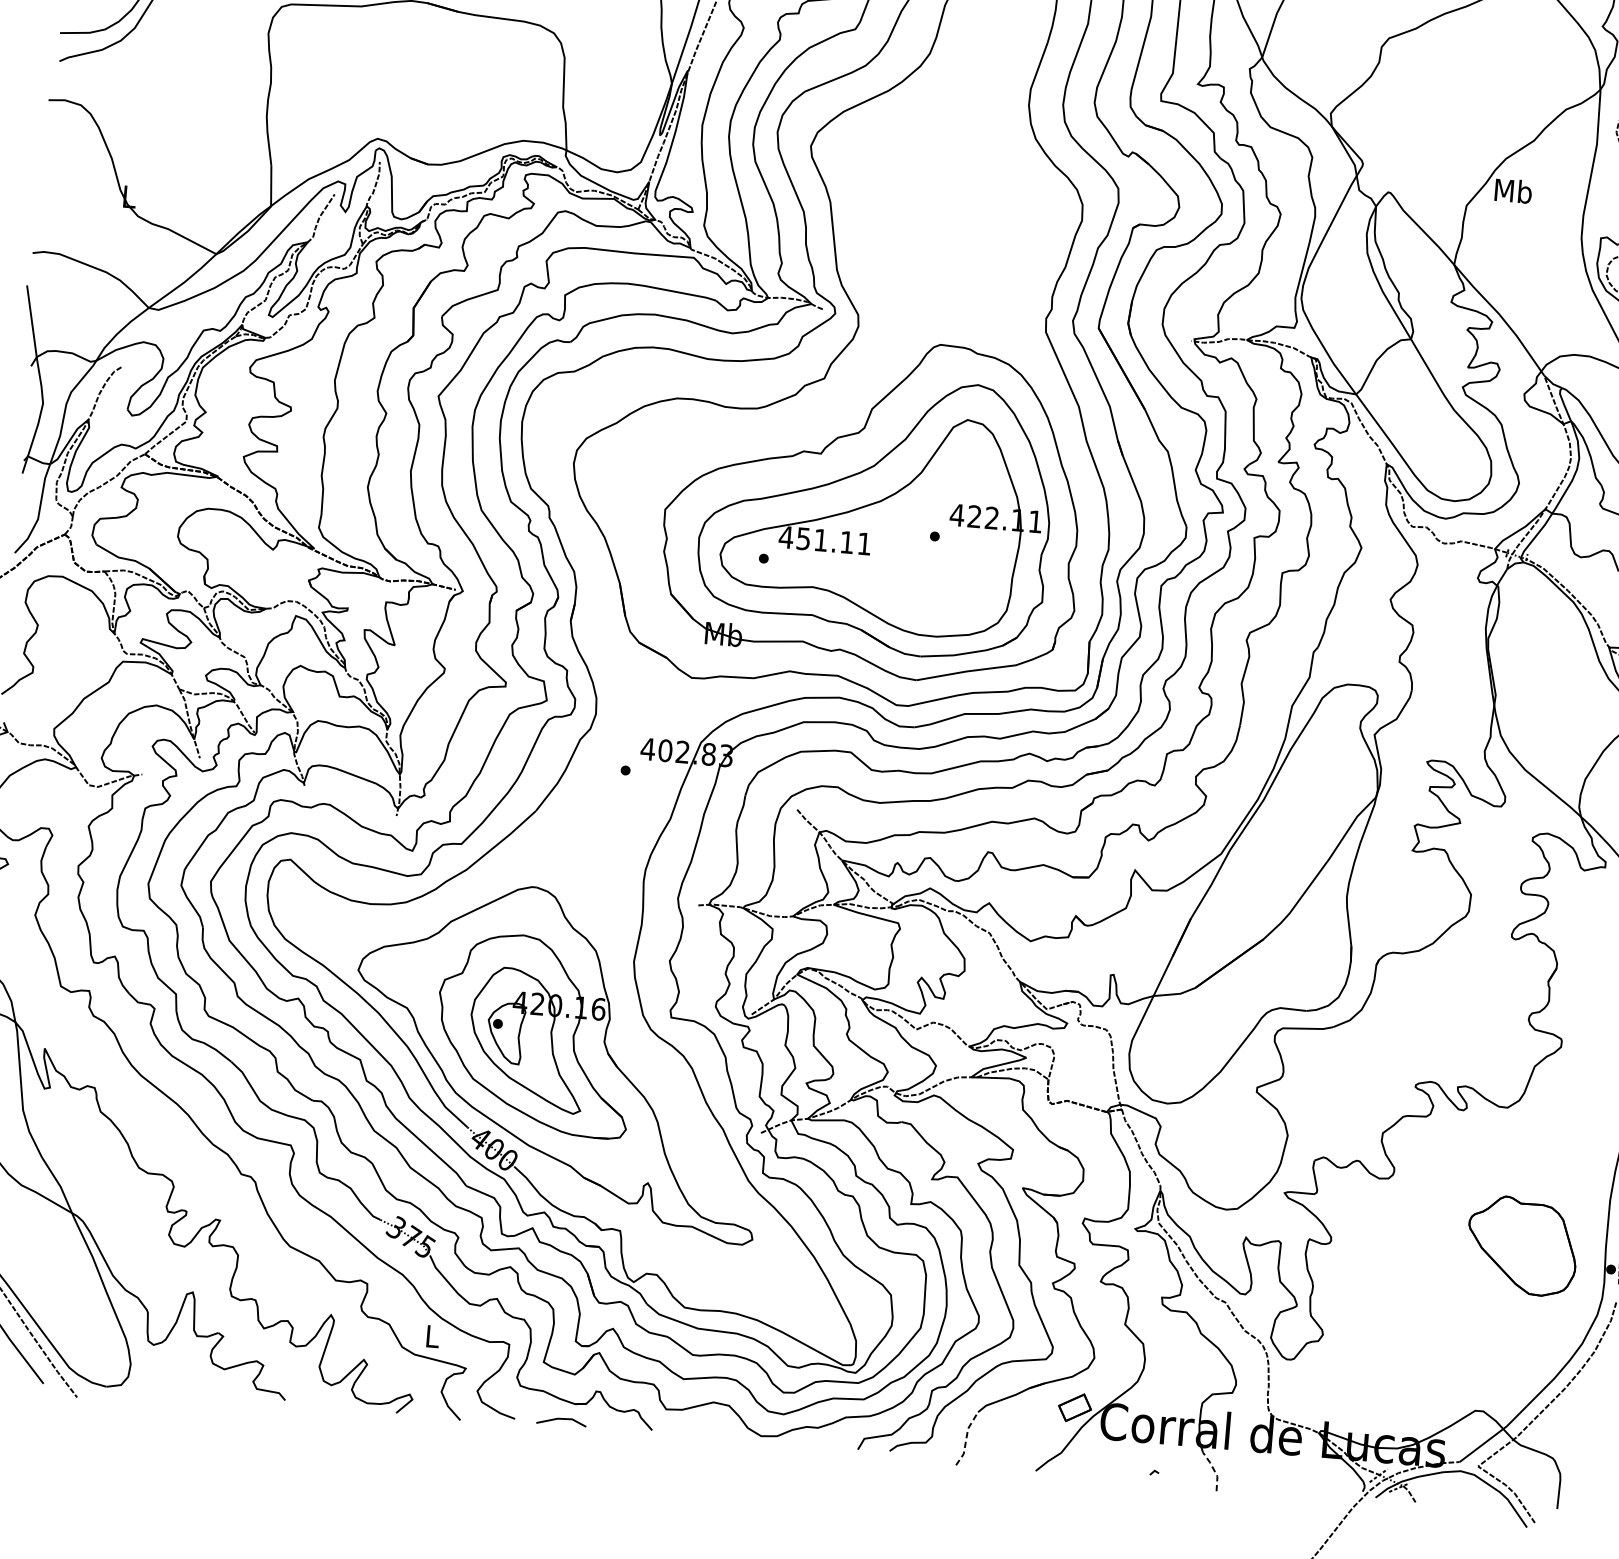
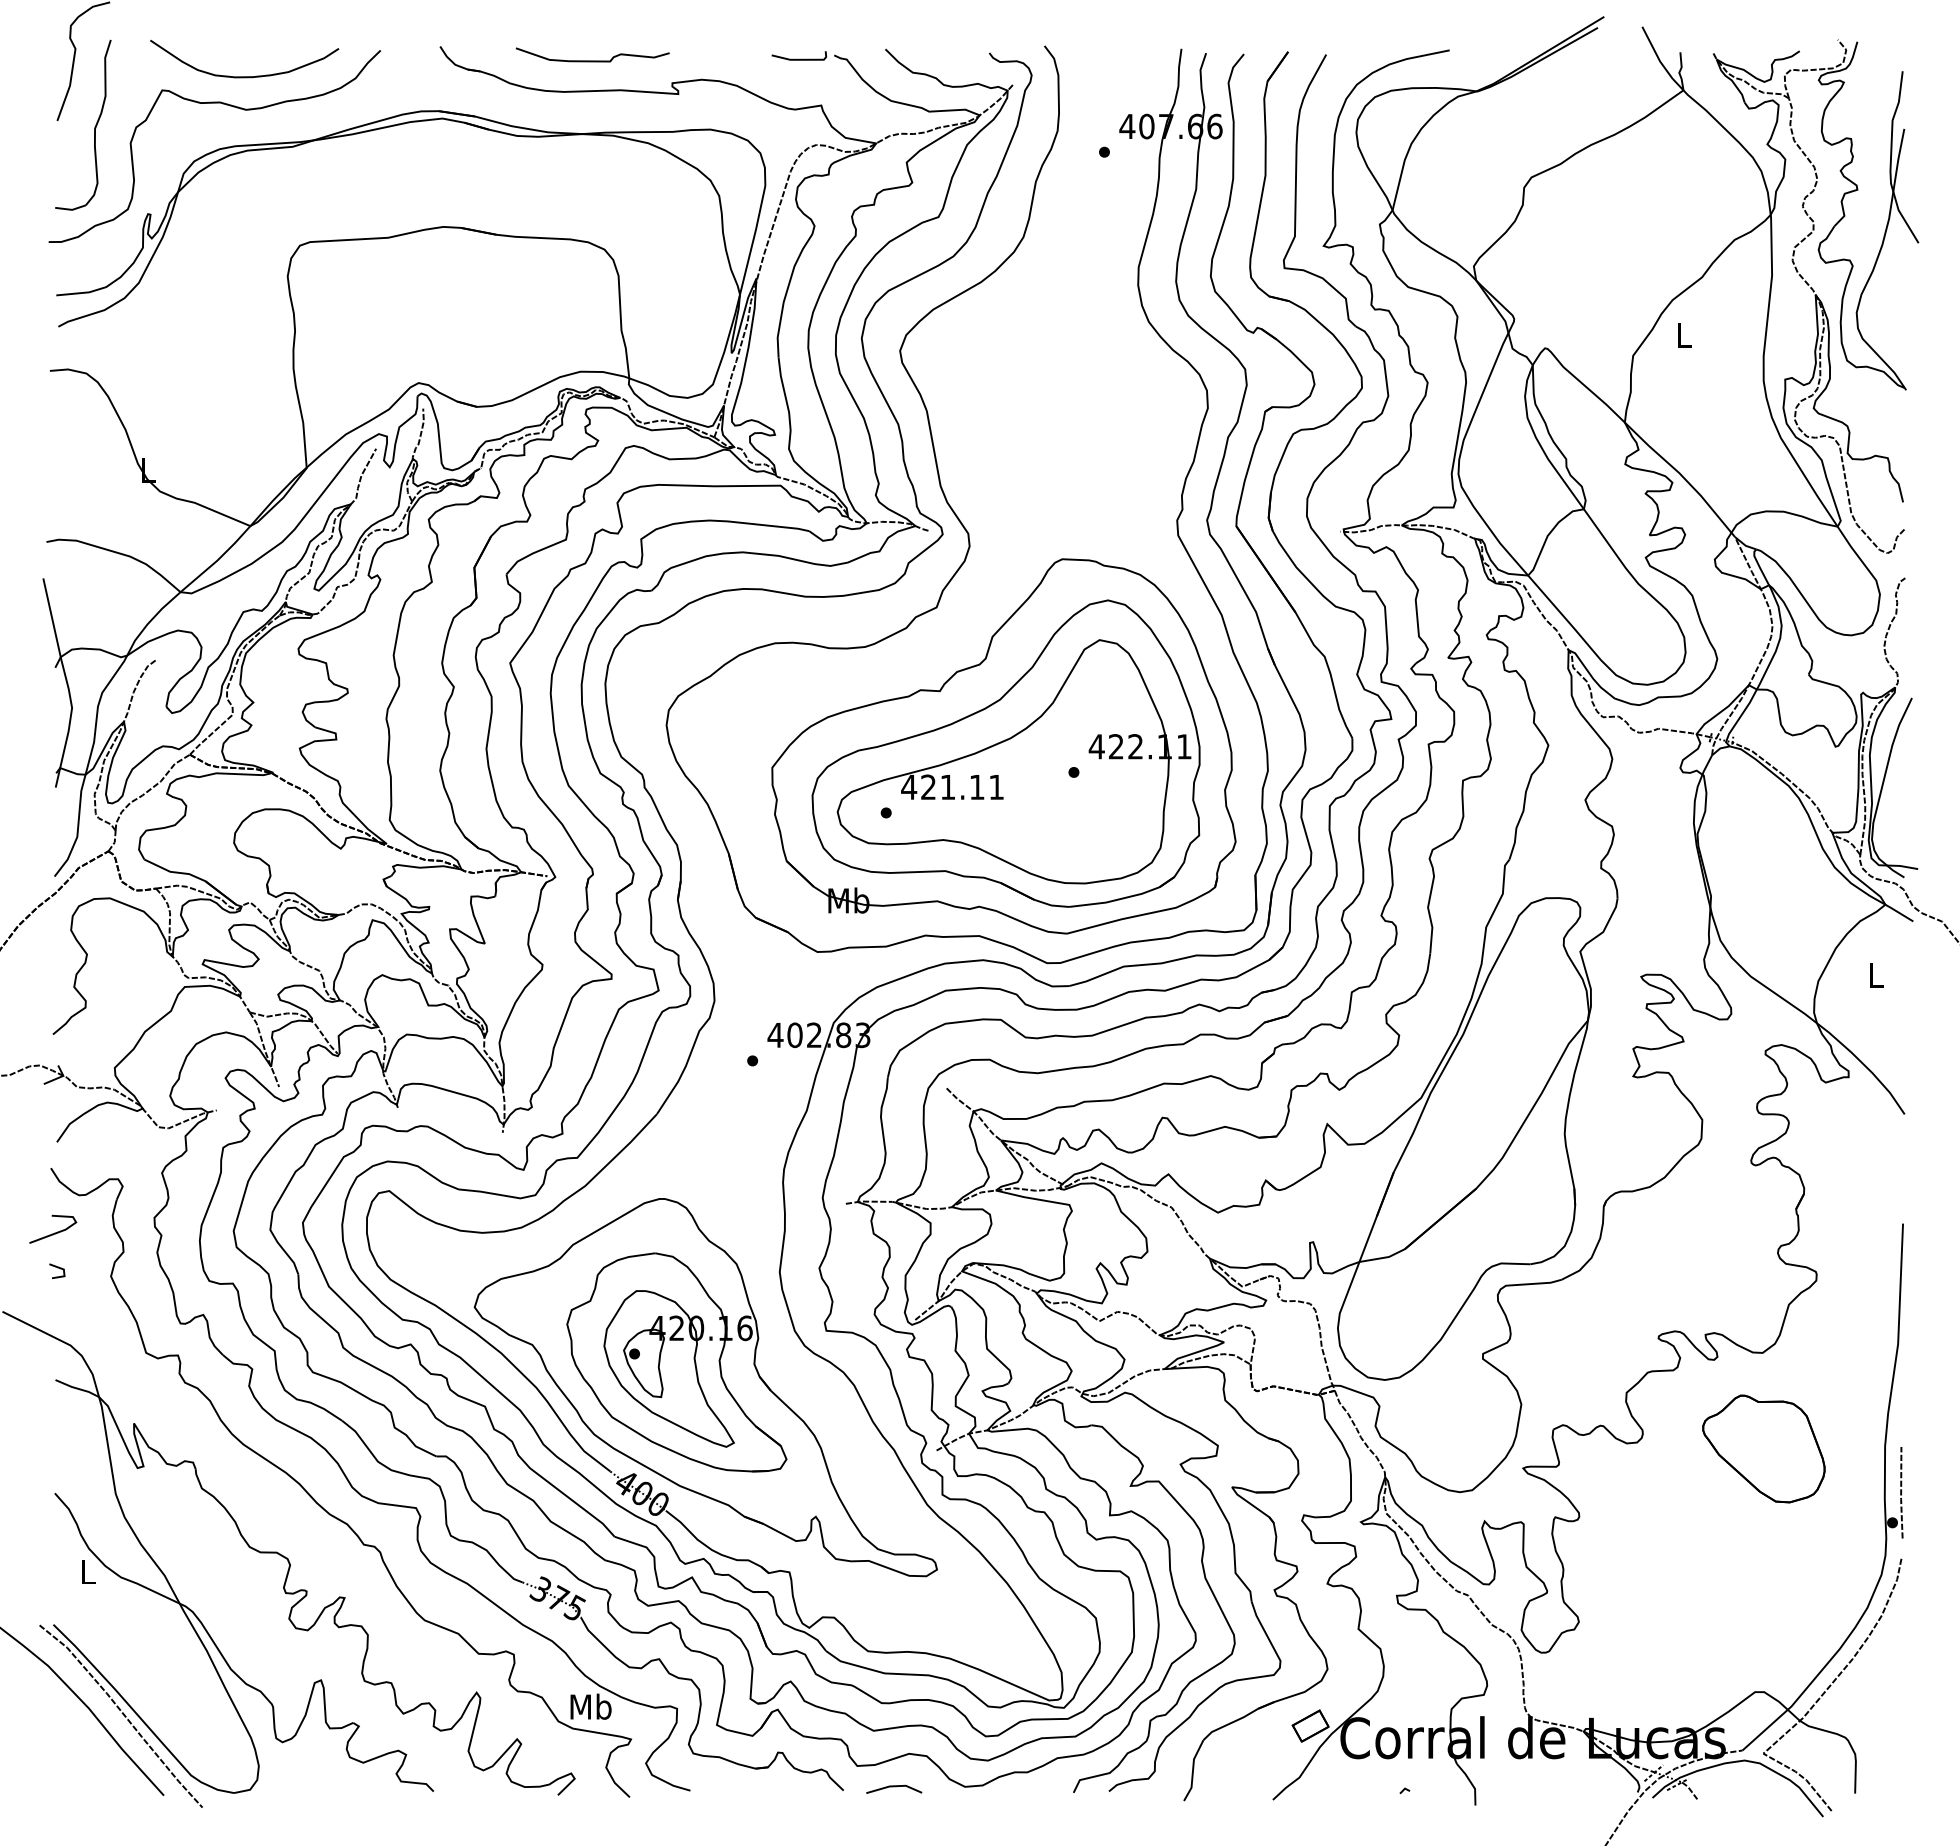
text: (1513, 191) -> (1683, 335), Mb -> L
text: (803, 539) -> (928, 787), 451.11 -> 421.11
part: (1522, 1245) -> (1763, 1448), moved
text: (431, 1336) -> (590, 1706), L -> Mb
line: (561, 1420) -> (894, 1787), moved
line: (966, 1438) -> (1193, 1770), dashed -> solid
line: (1213, 1470) -> (1470, 1782), dashed -> solid

